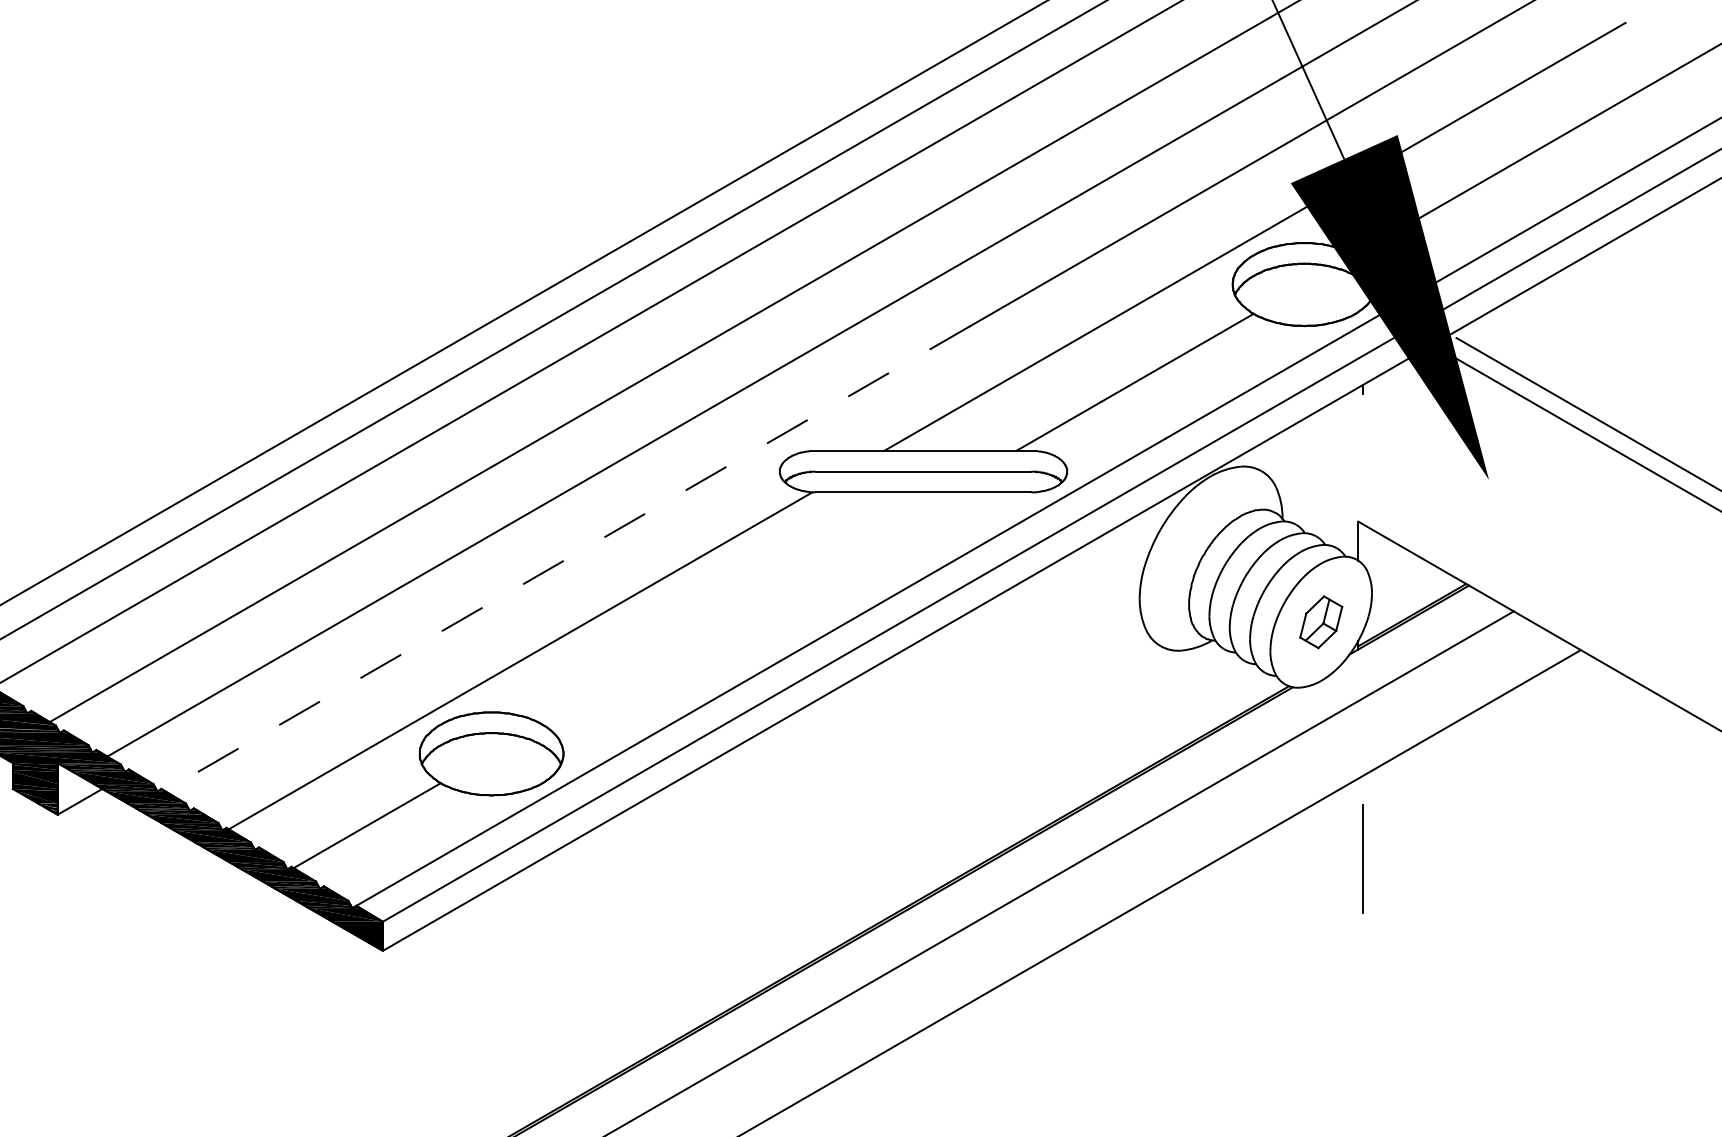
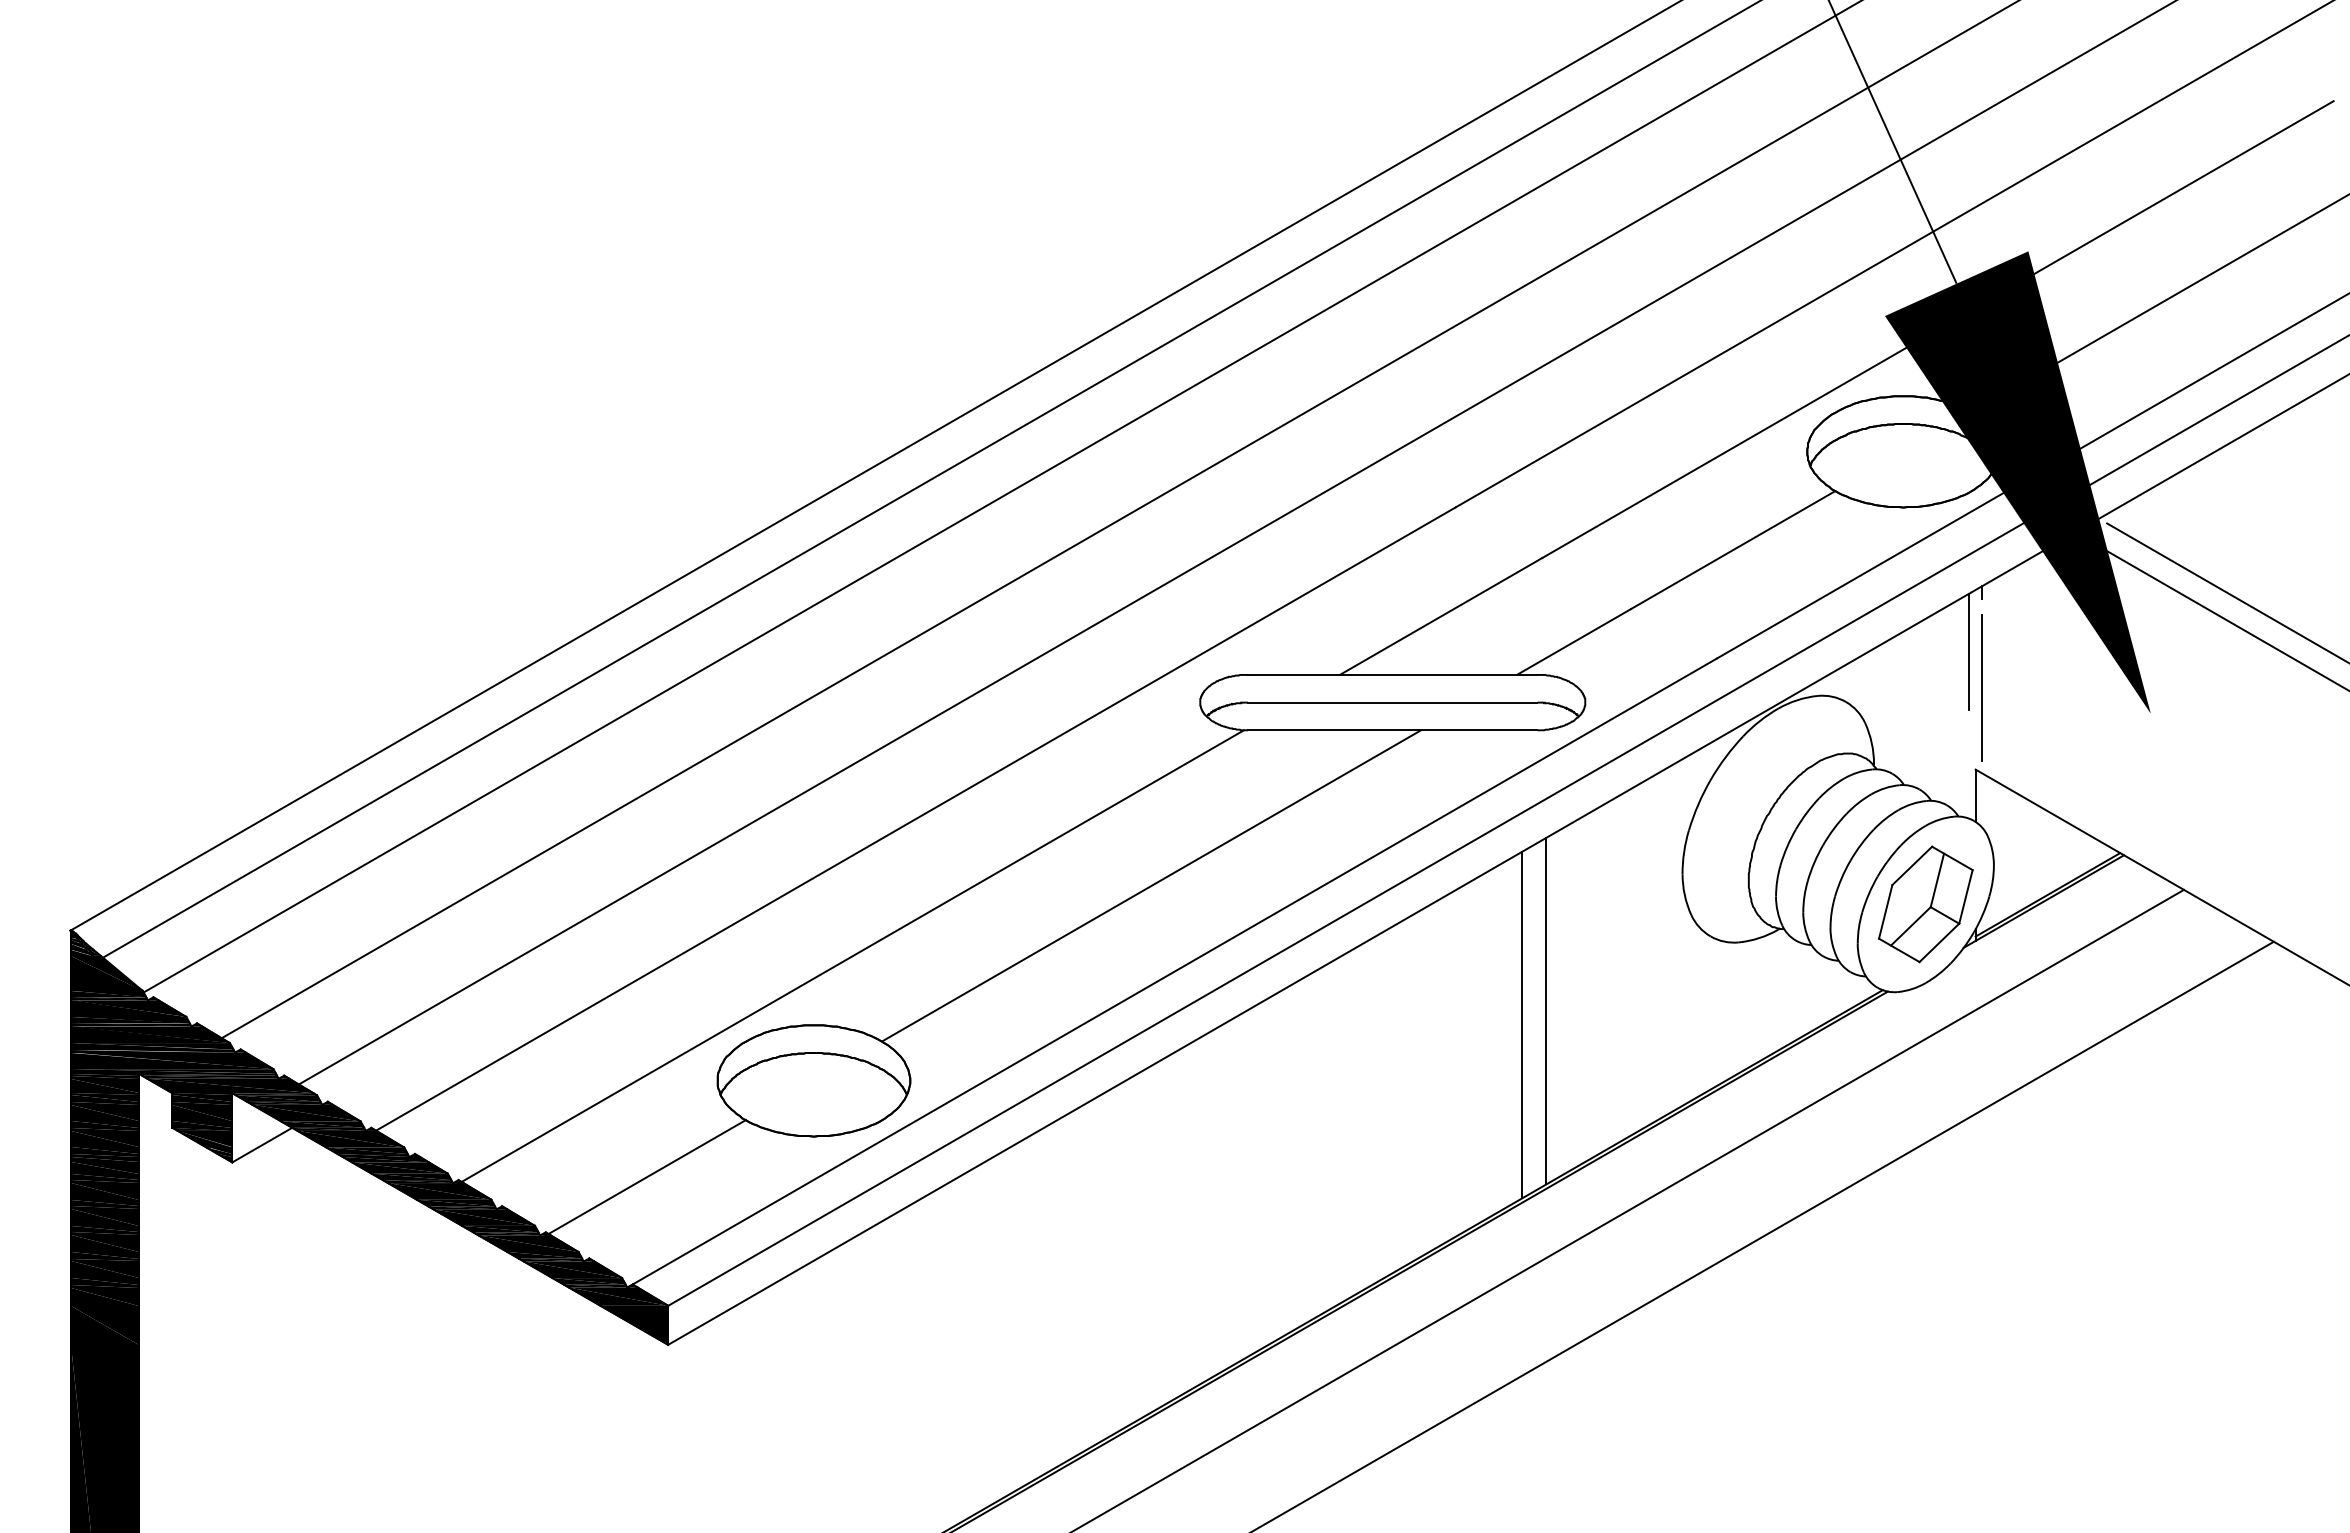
line: (1353, 433) -> (1968, 651), added
line: (563, 561) -> (910, 822), dashed -> solid
line: (743, 608) -> (1151, 885), added
part: (1320, 622) -> (1925, 904), size x1.67
line: (1038, 701) -> (1546, 1010), added
line: (1020, 711) -> (1522, 1024), added
line: (1362, 858) -> (1981, 687), moved

